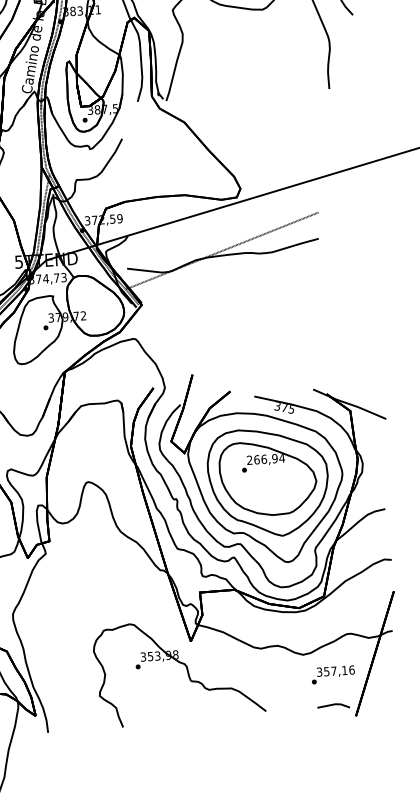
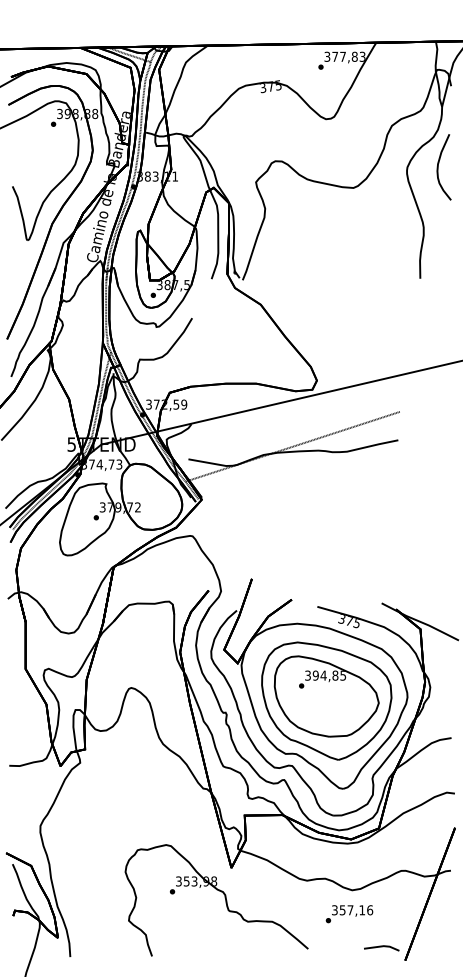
text: (265, 459) -> (325, 675), 266,94 -> 394,85
text: (333, 675) -> (349, 914), moved

